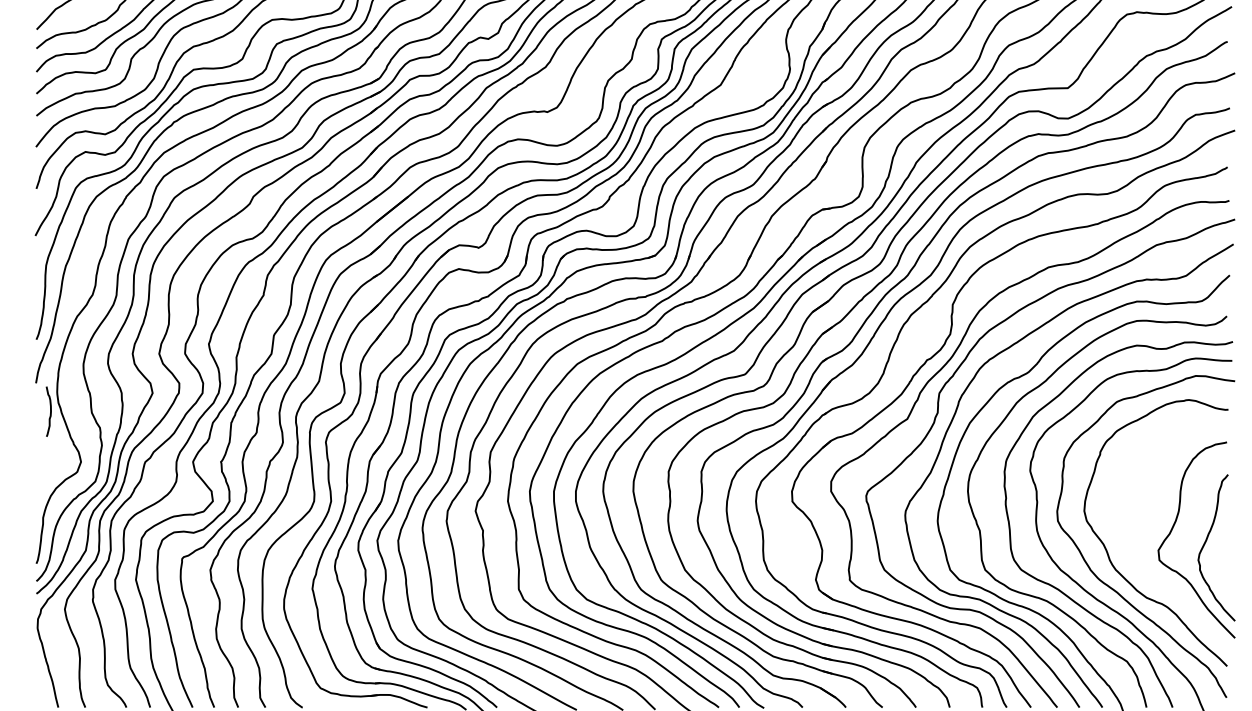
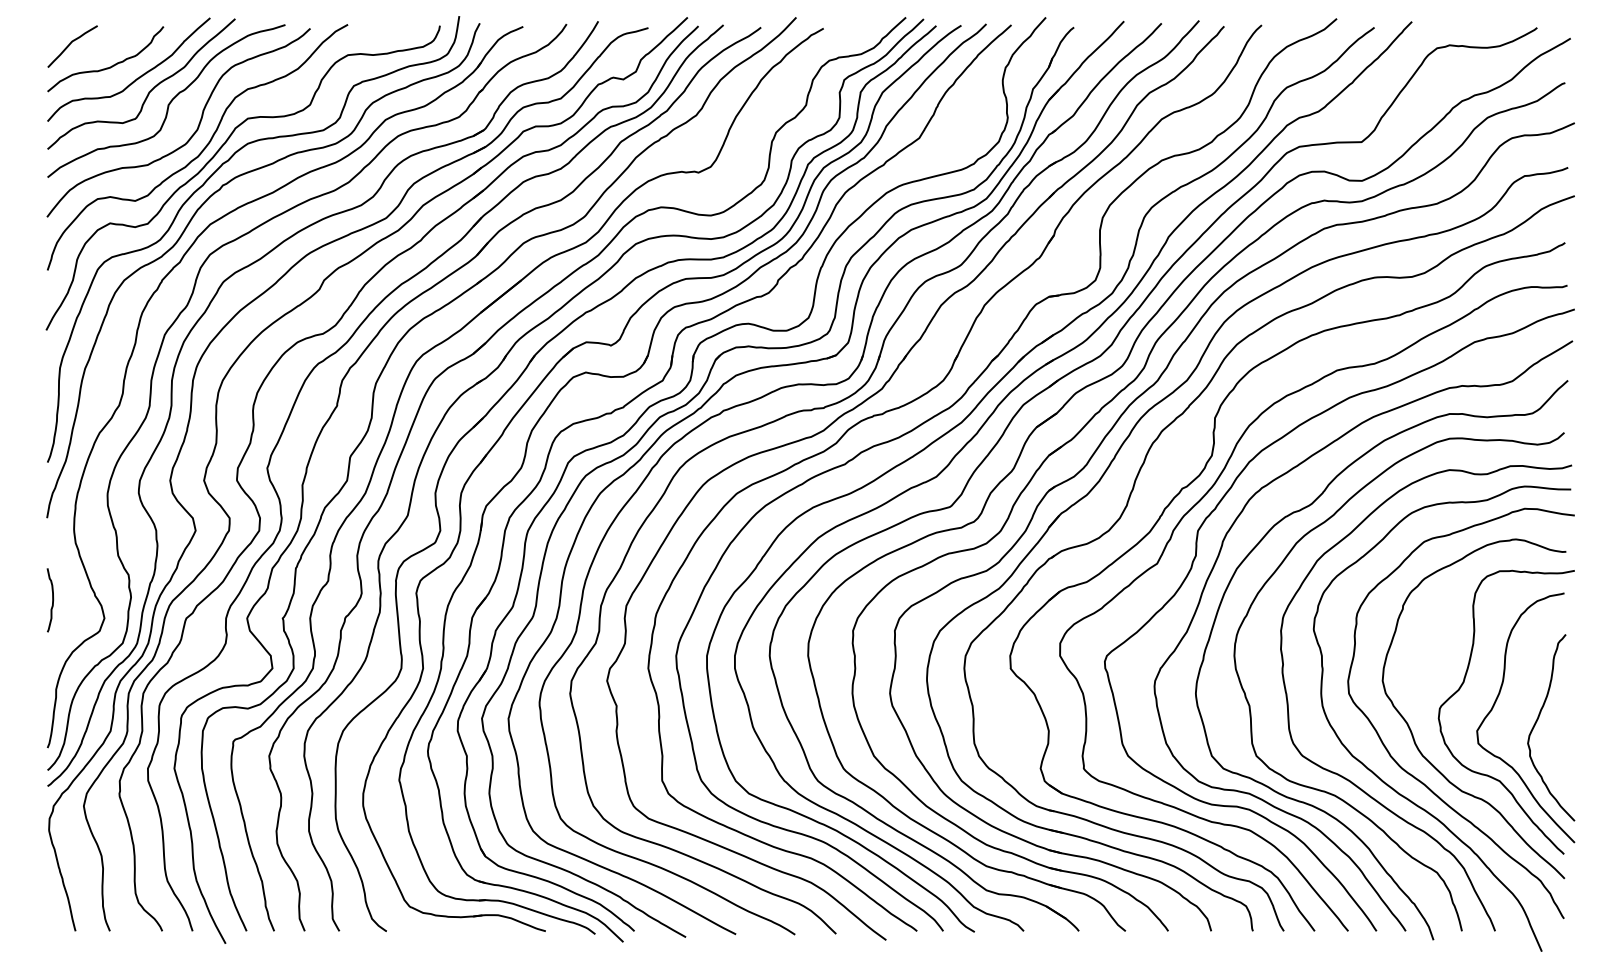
curve: (50, 411) -> (52, 600), moved
curve: (1147, 513) -> (1463, 684), added

